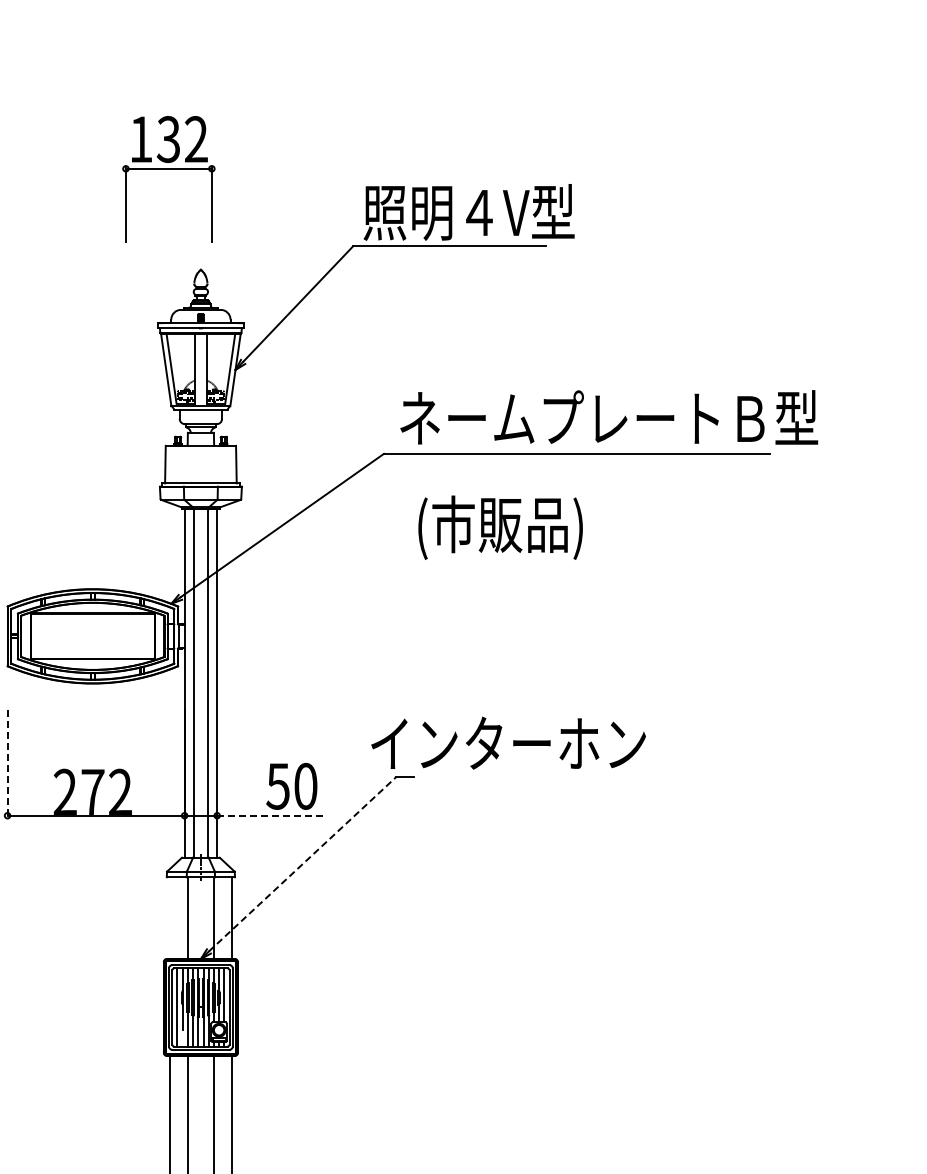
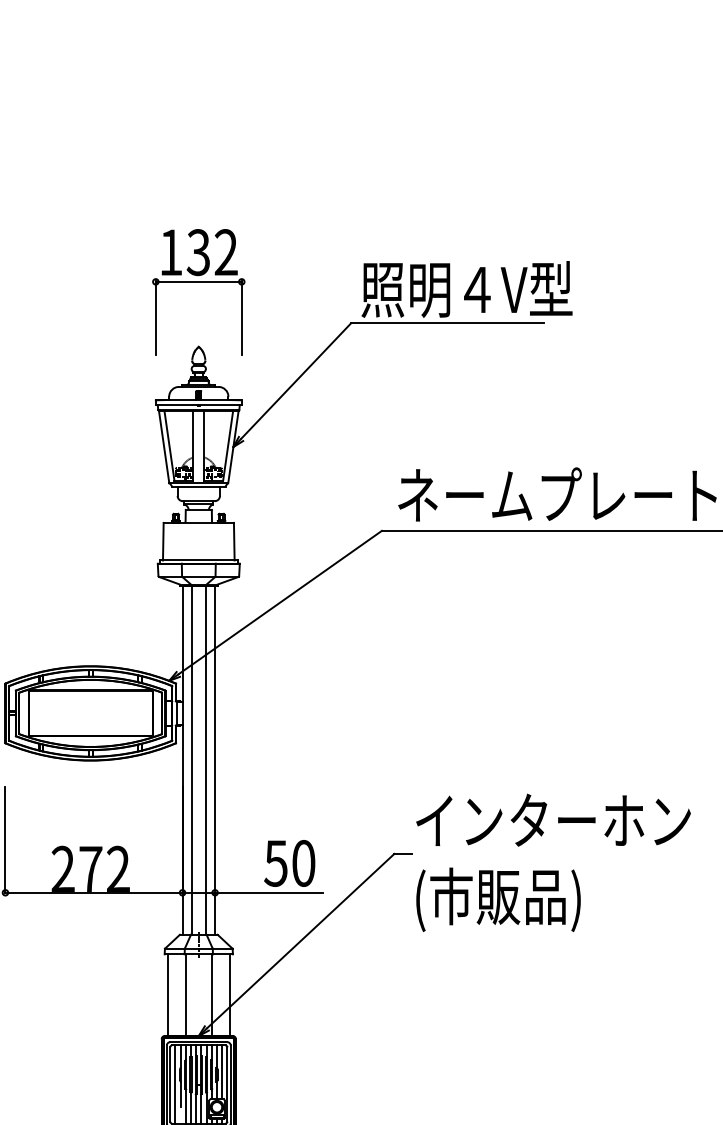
part: (168, 169) -> (198, 282), moved
text: (500, 527) -> (498, 899), moved
text: (508, 742) -> (553, 819), moved
line: (7, 763) -> (5, 840), dashed -> solid
line: (270, 815) -> (268, 892), dashed -> solid
line: (303, 863) -> (301, 940), dashed -> solid
line: (169, 917) -> (167, 994), added

